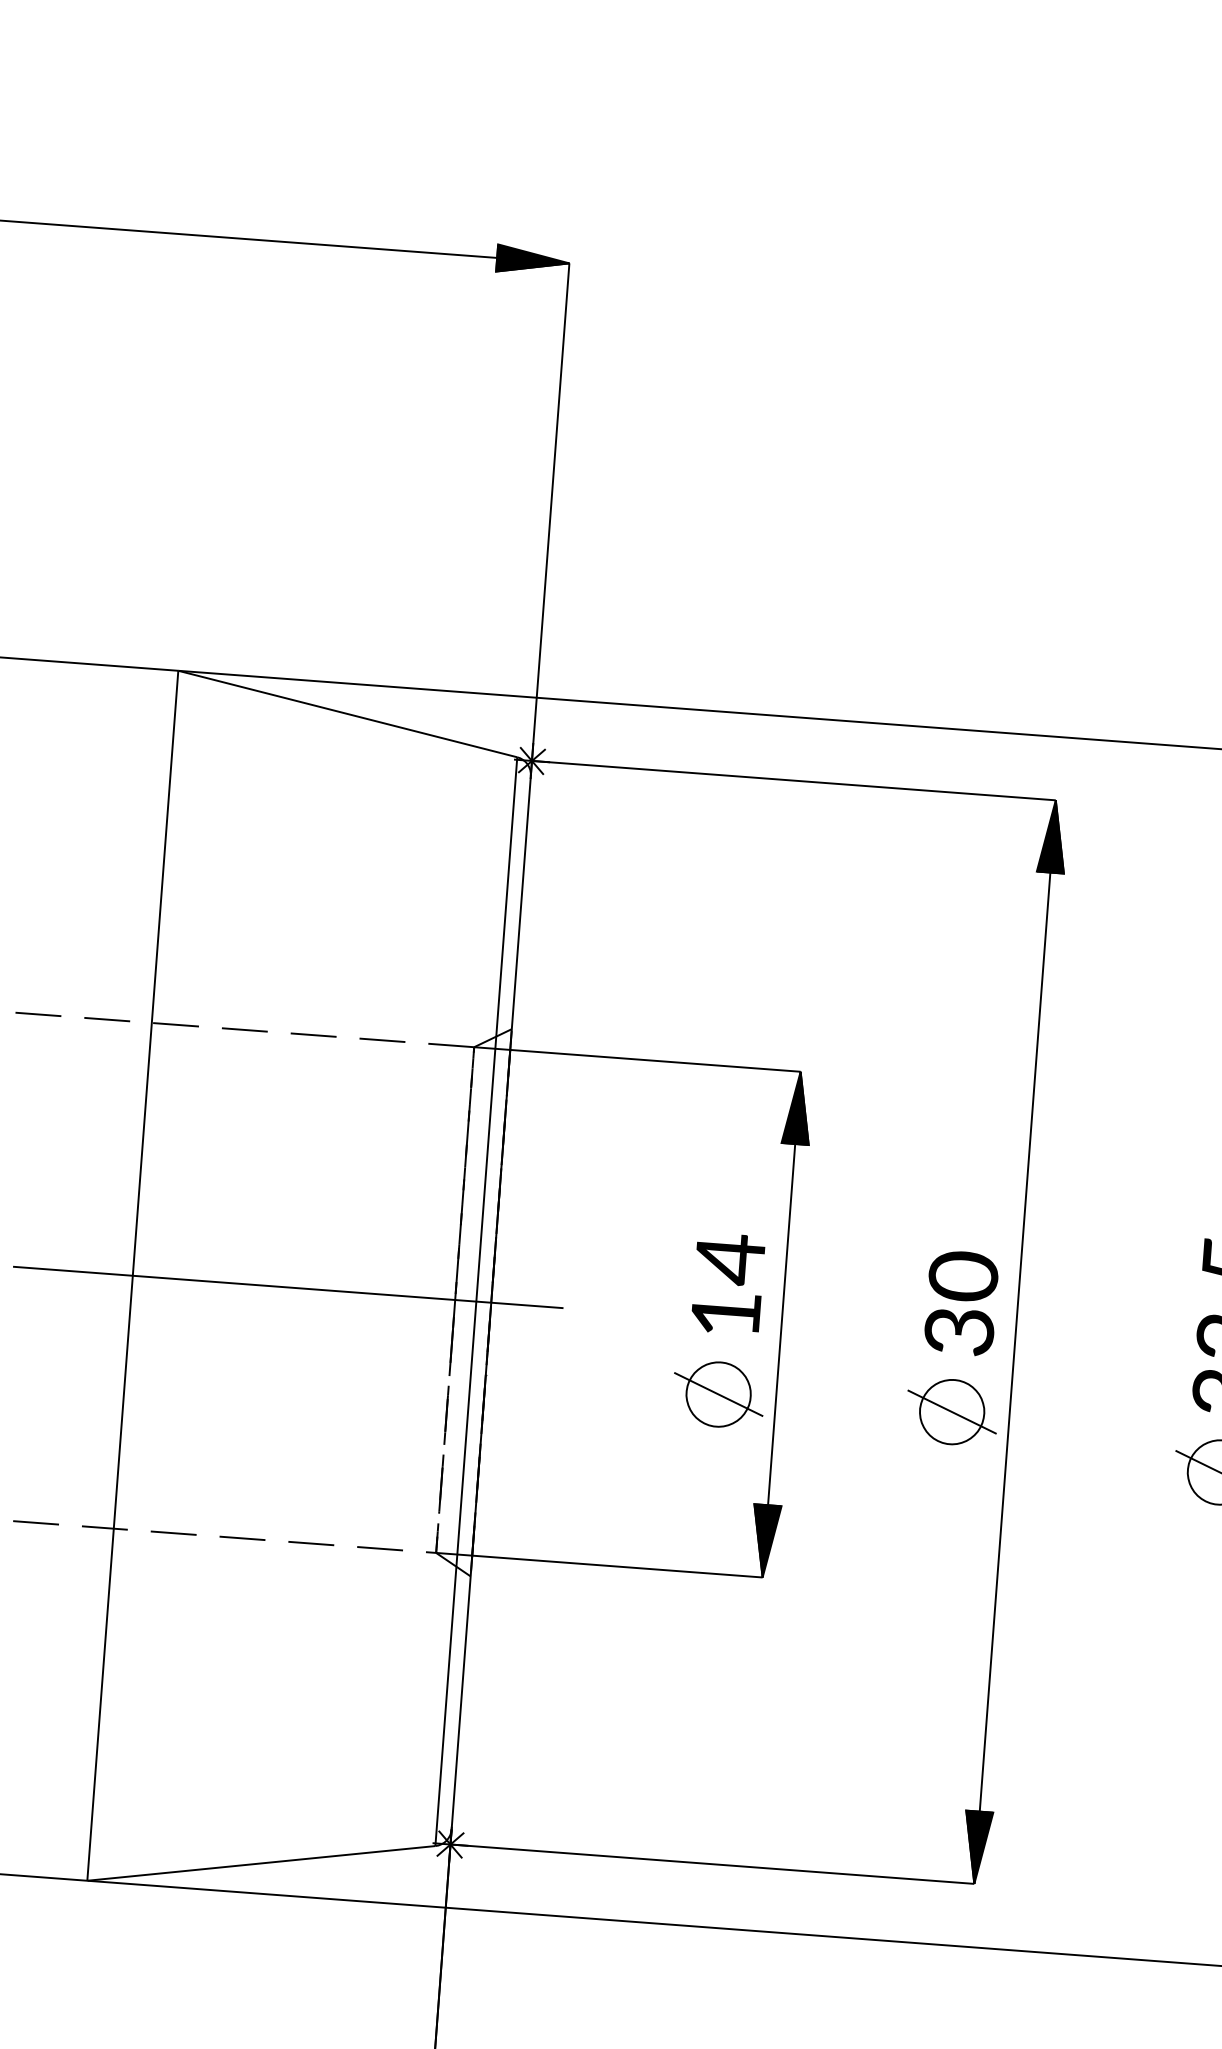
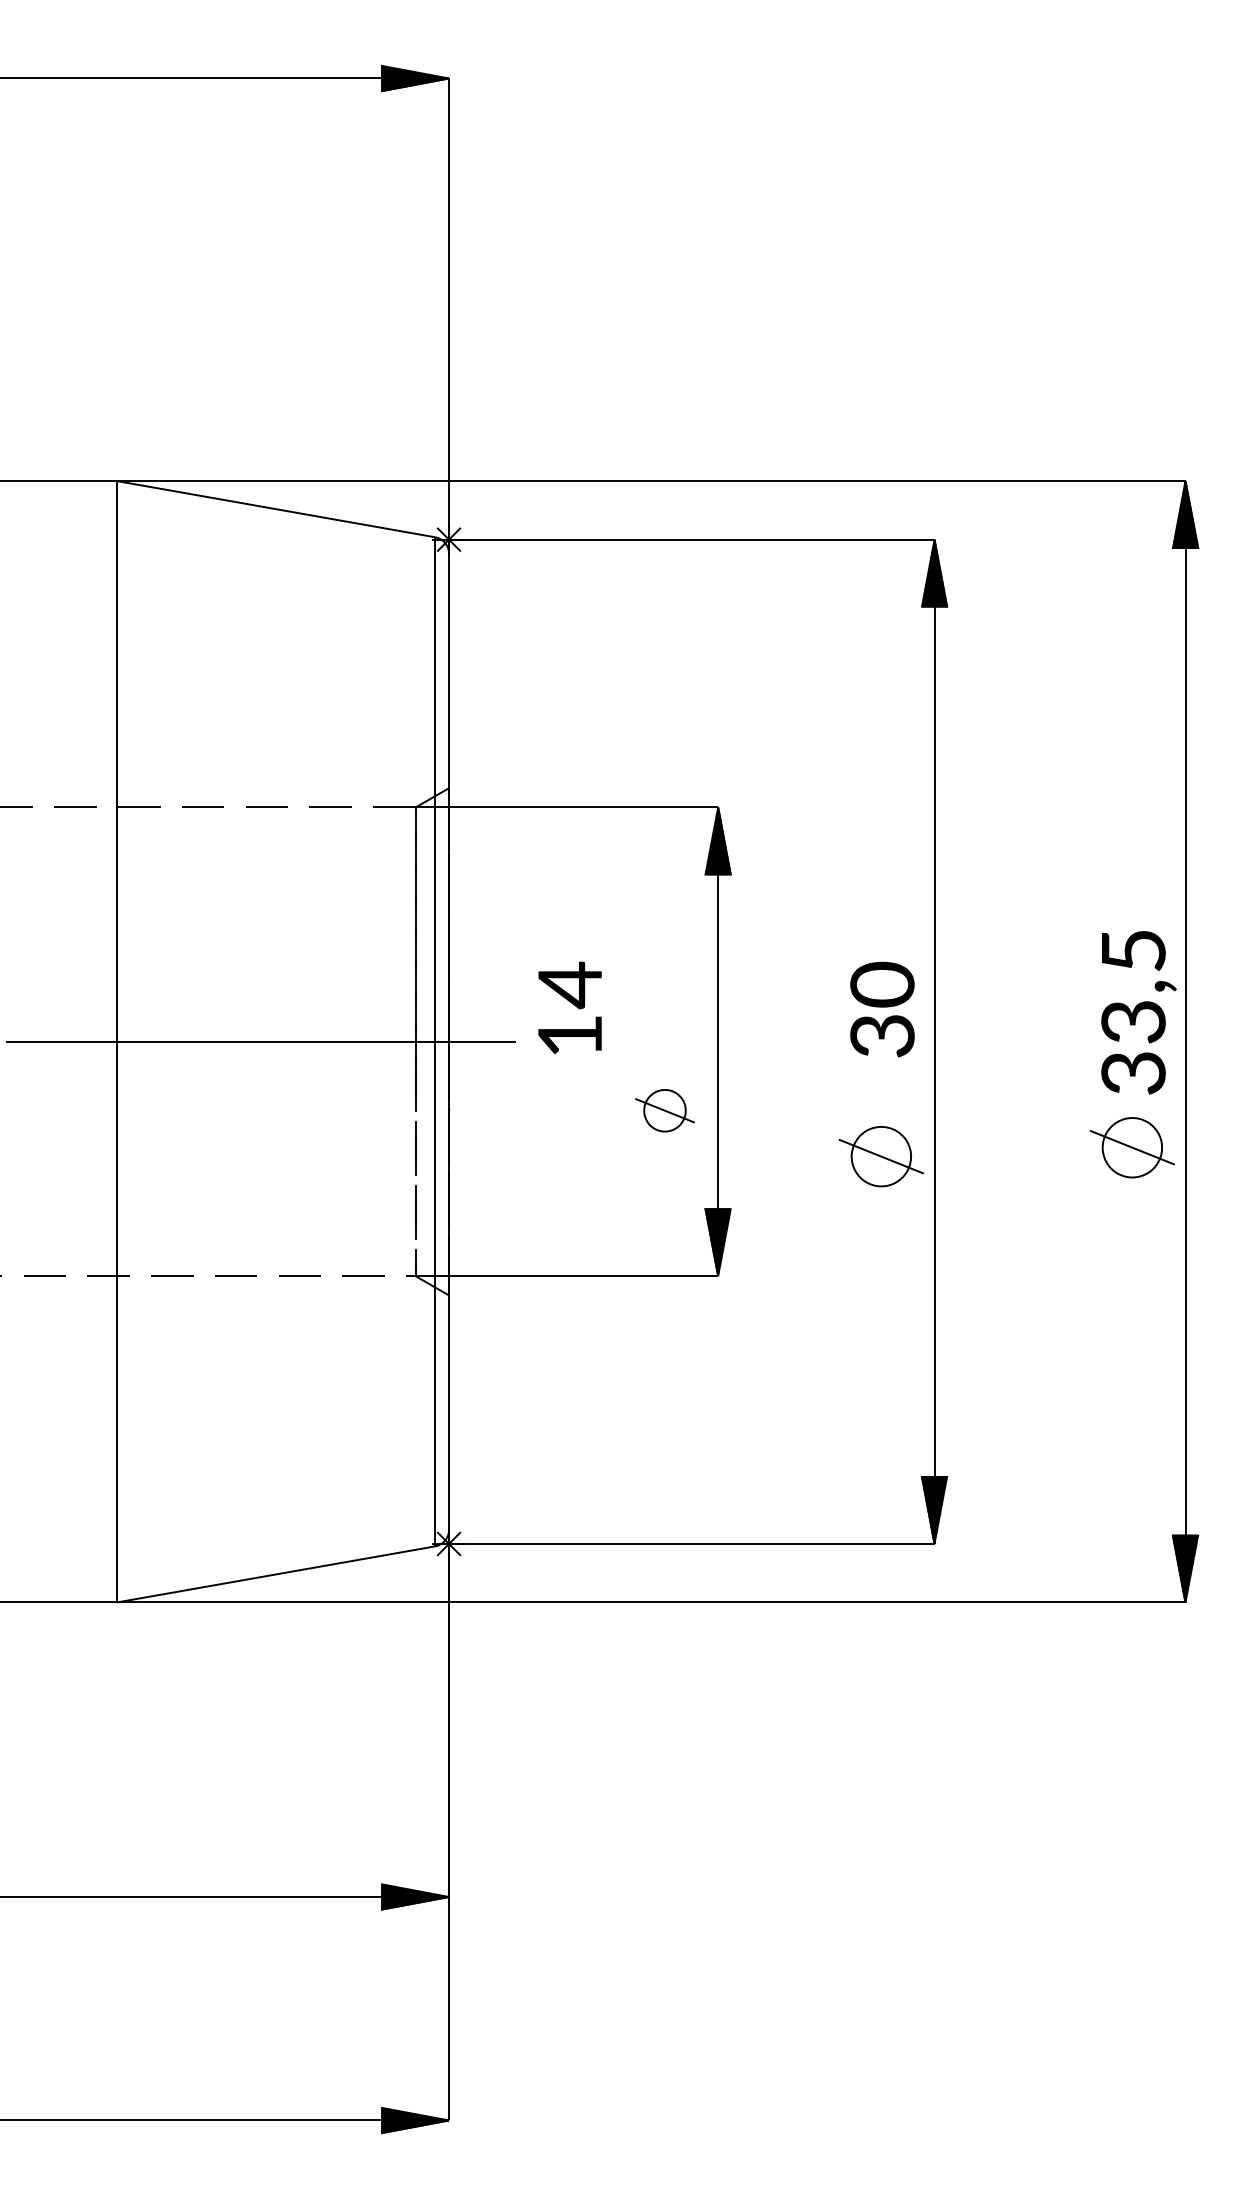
text: (727, 1283) -> (569, 1007), moved
part: (718, 1394) -> (664, 1110), size x0.7
part: (951, 1411) -> (880, 1156), moved

